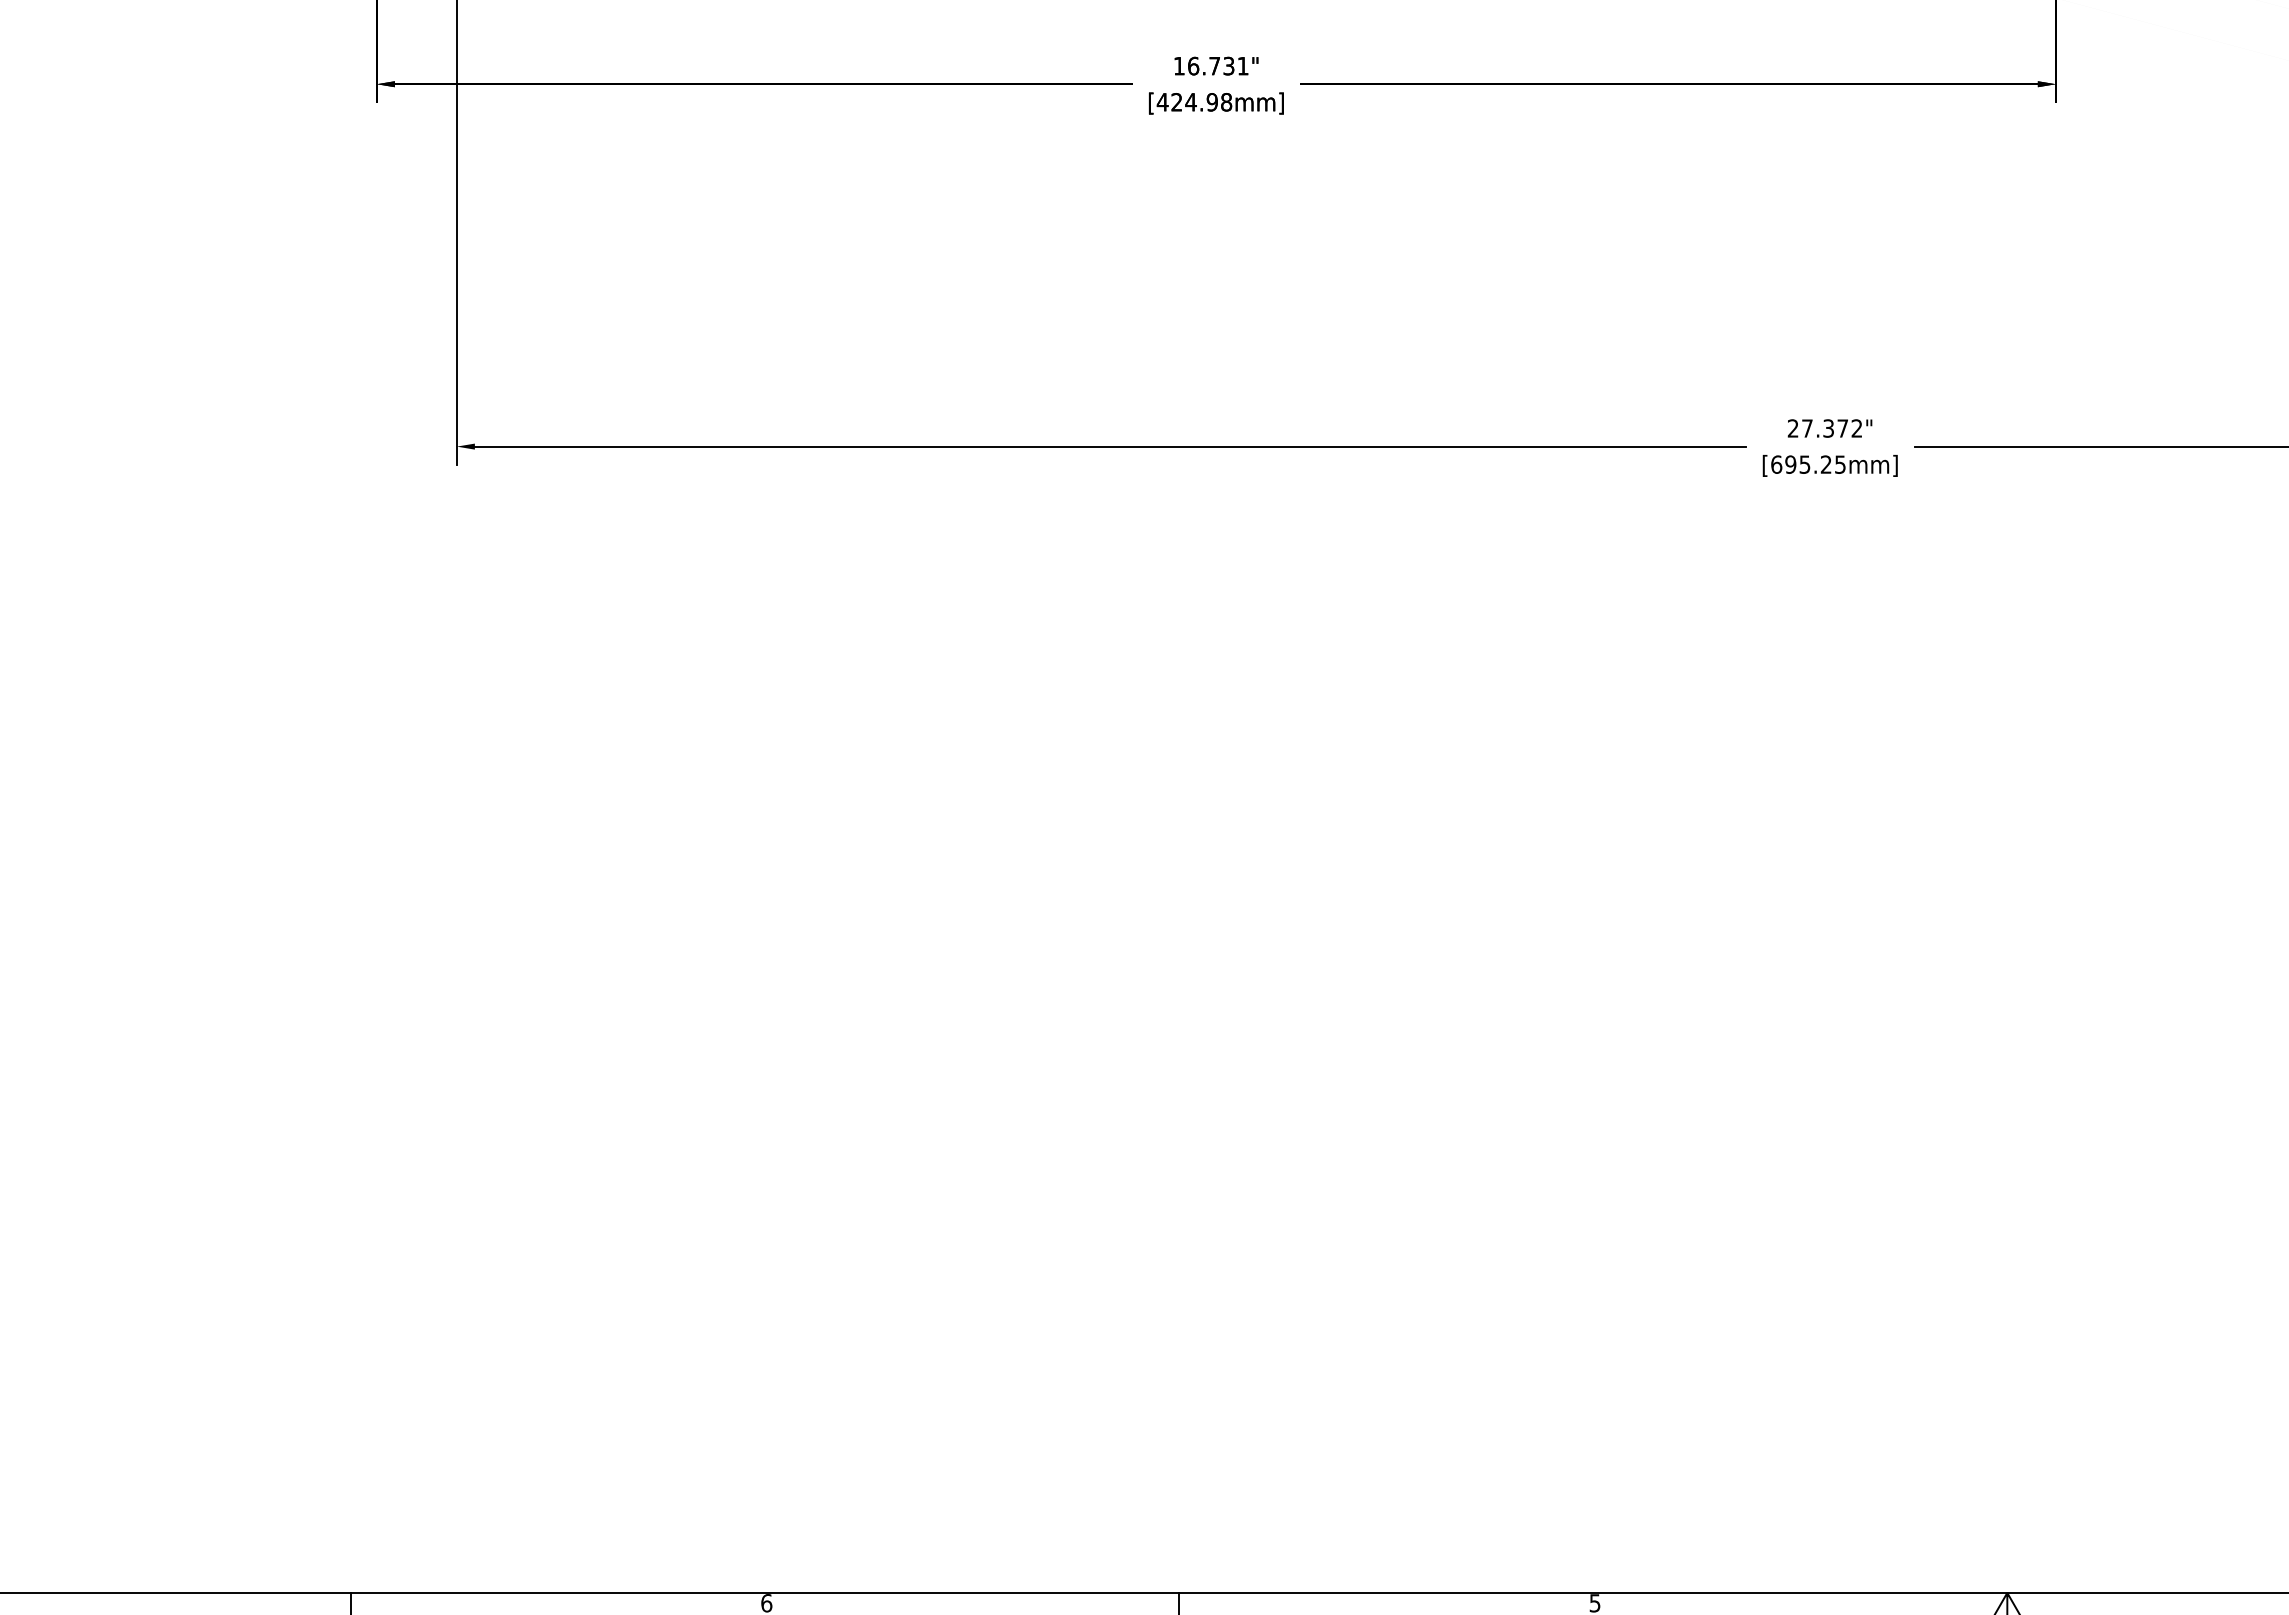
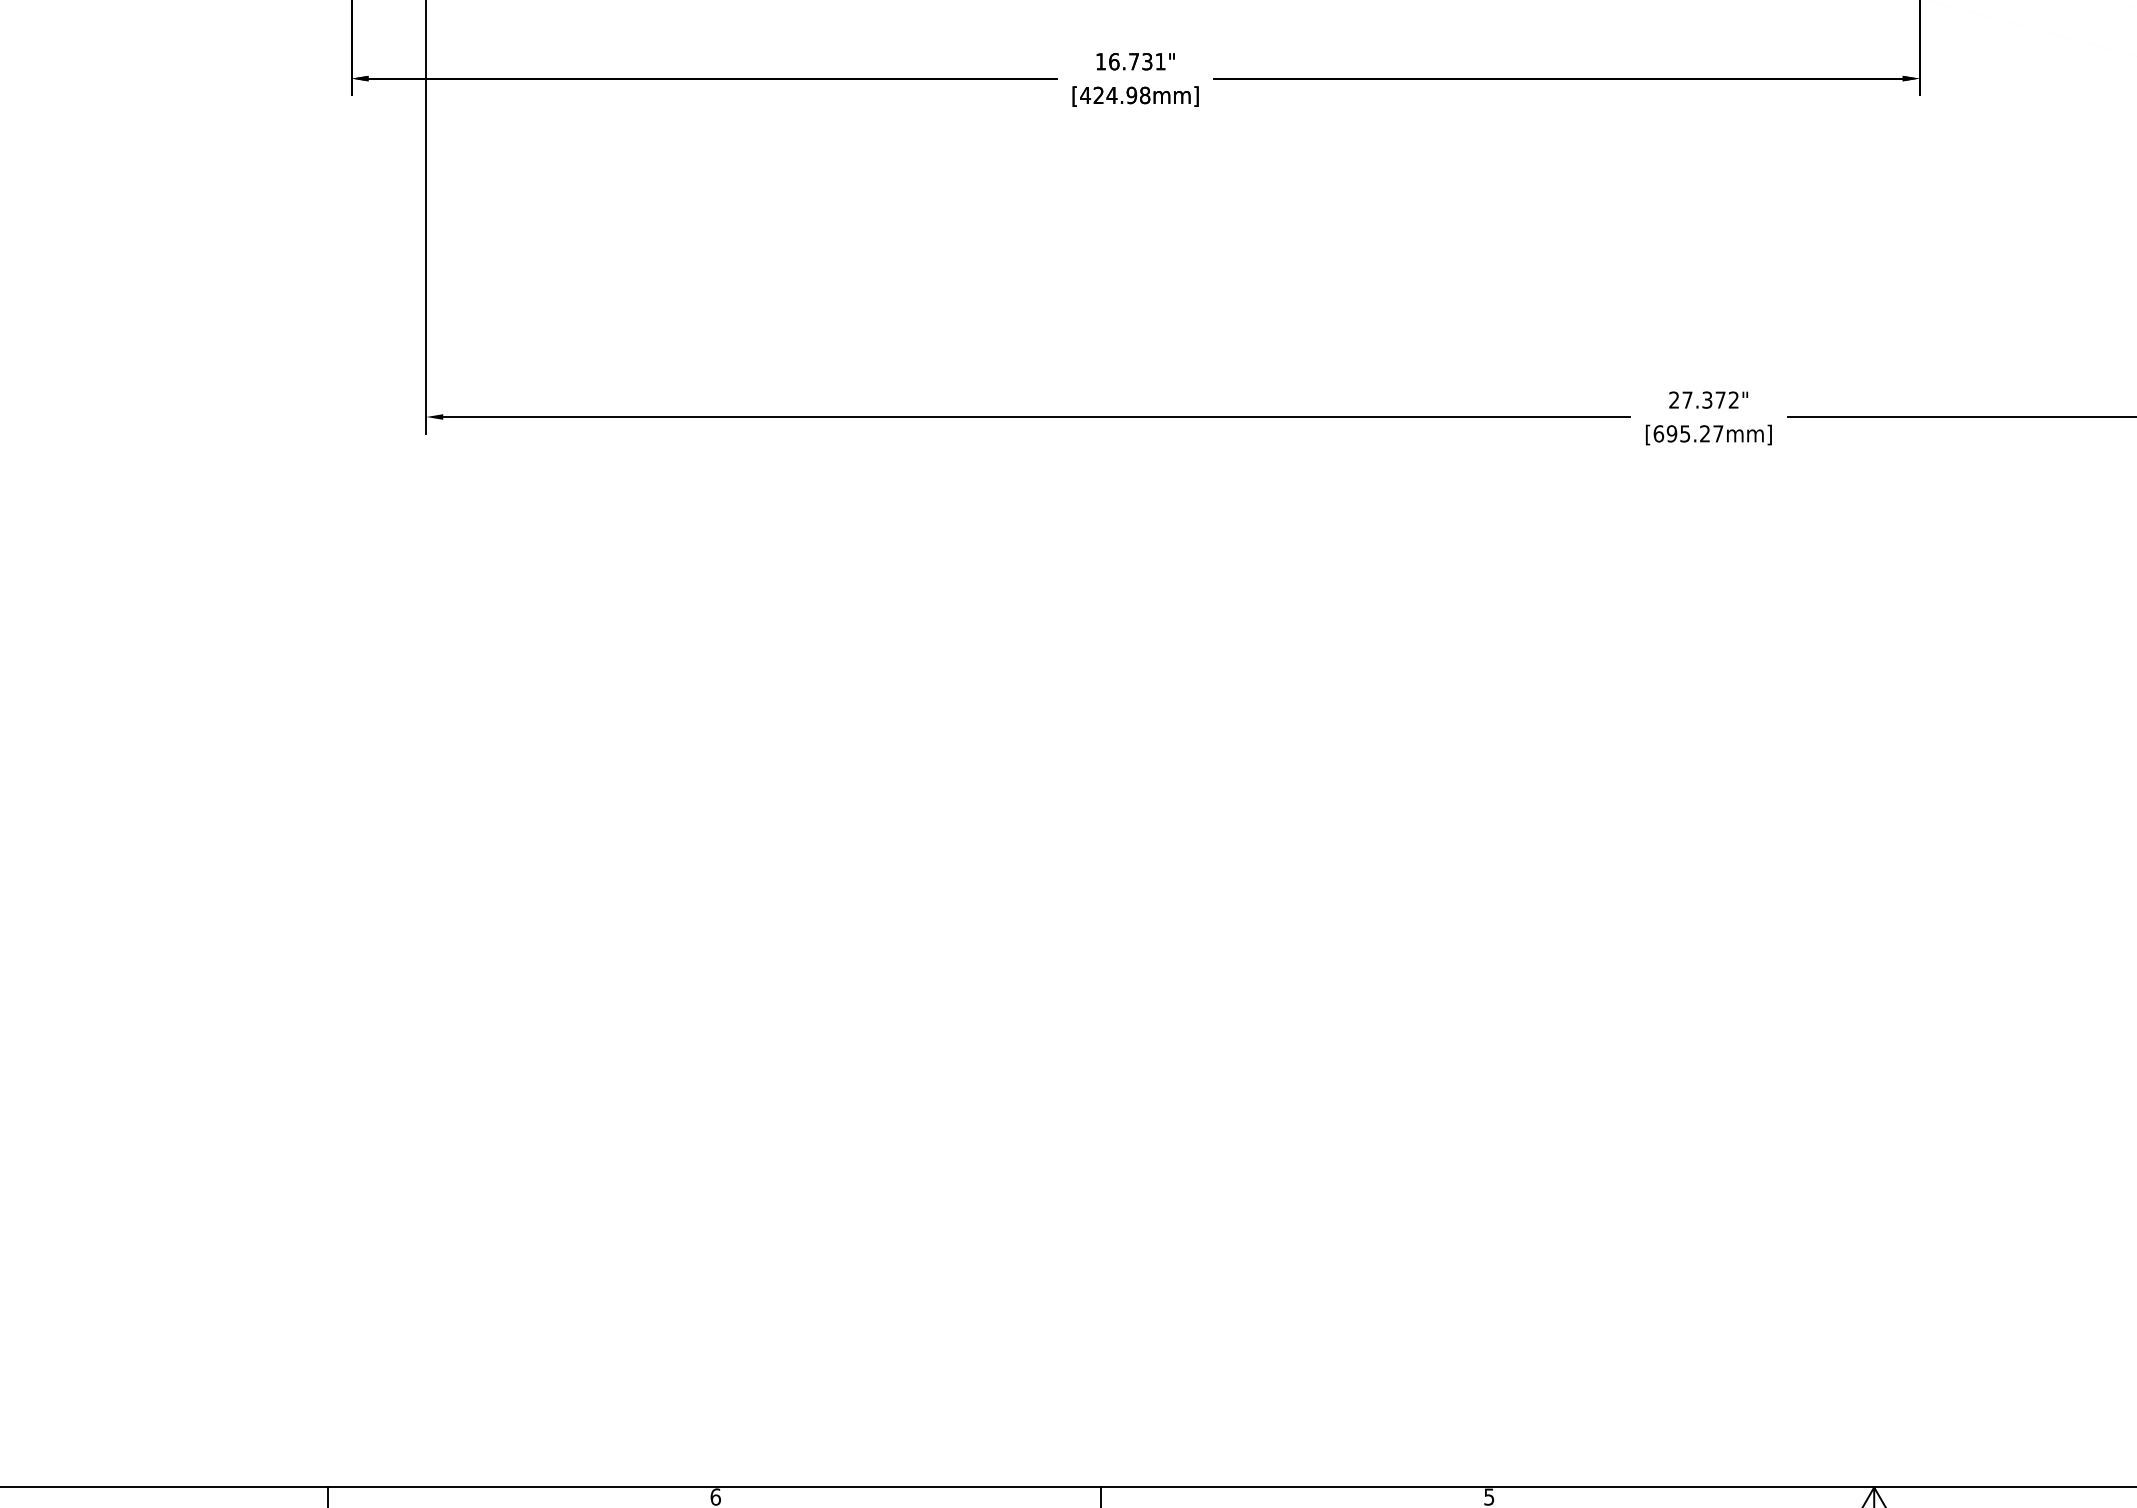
text: (1840, 464) -> (1718, 433), [695.25mm] -> [695.27mm]

